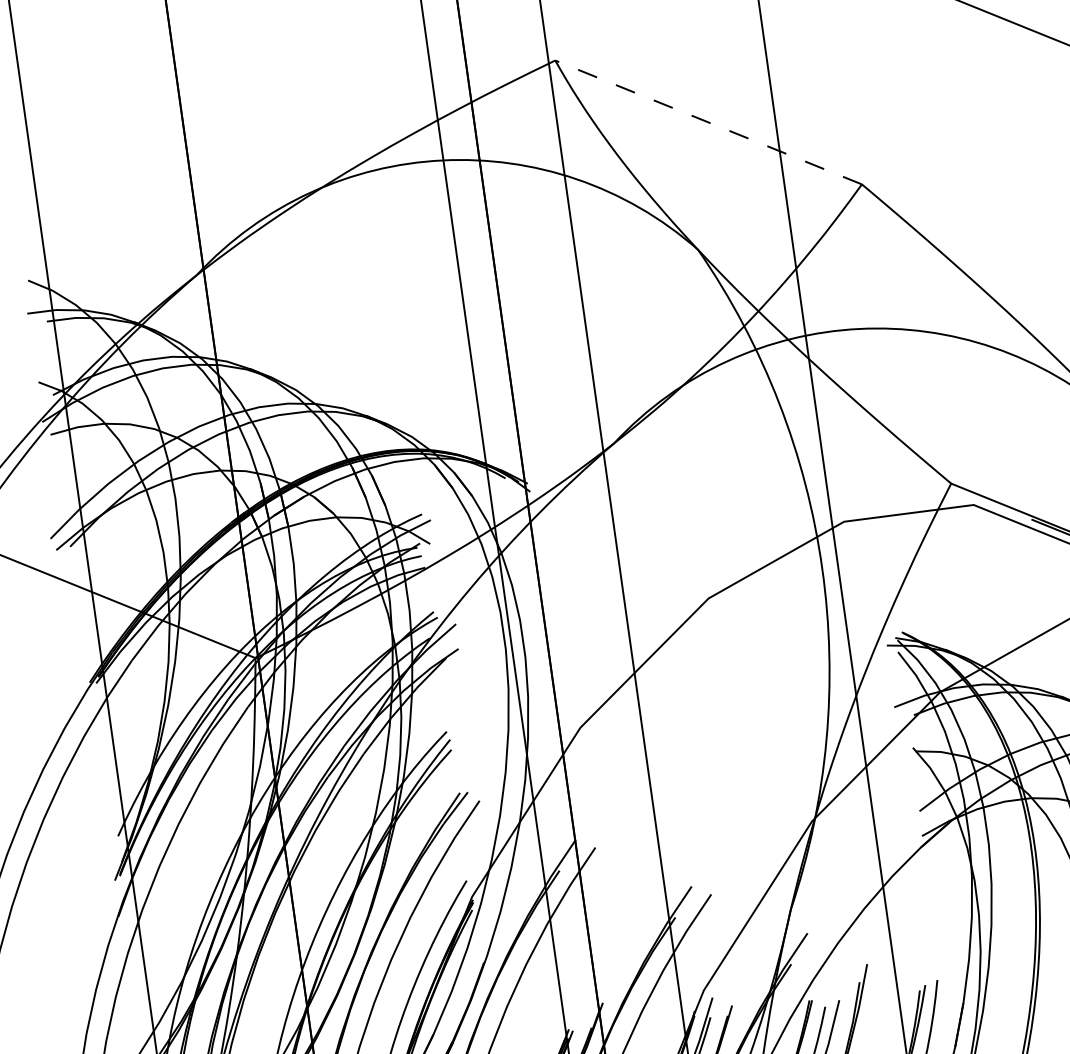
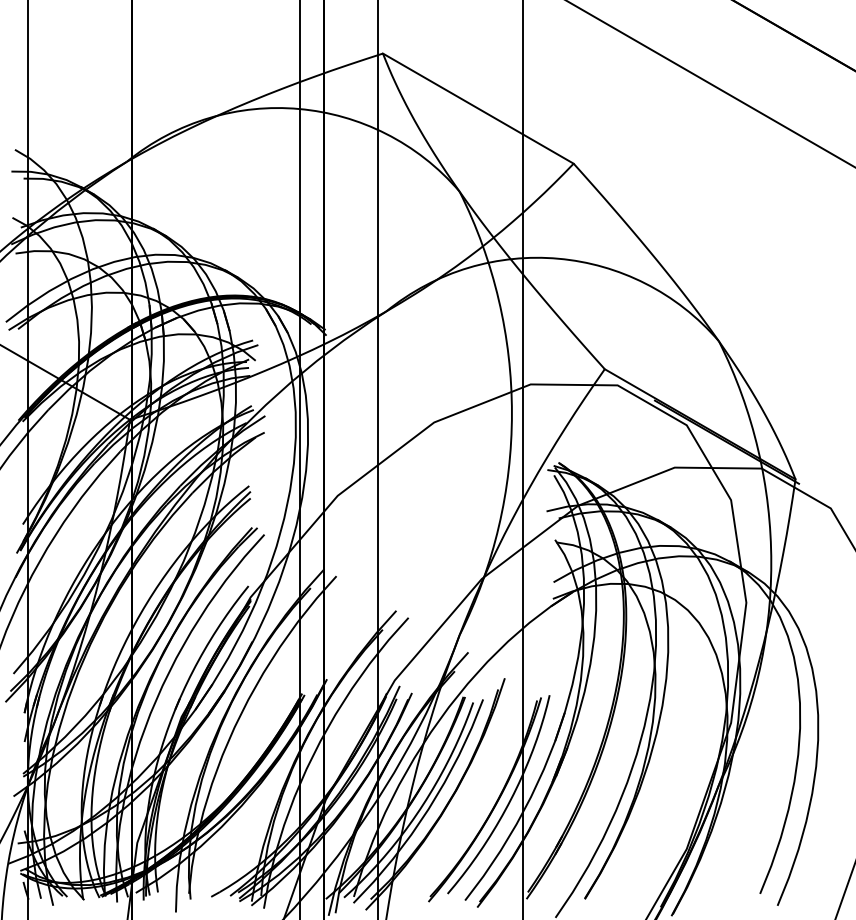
line: (707, 122) -> (477, 108), dashed -> solid

